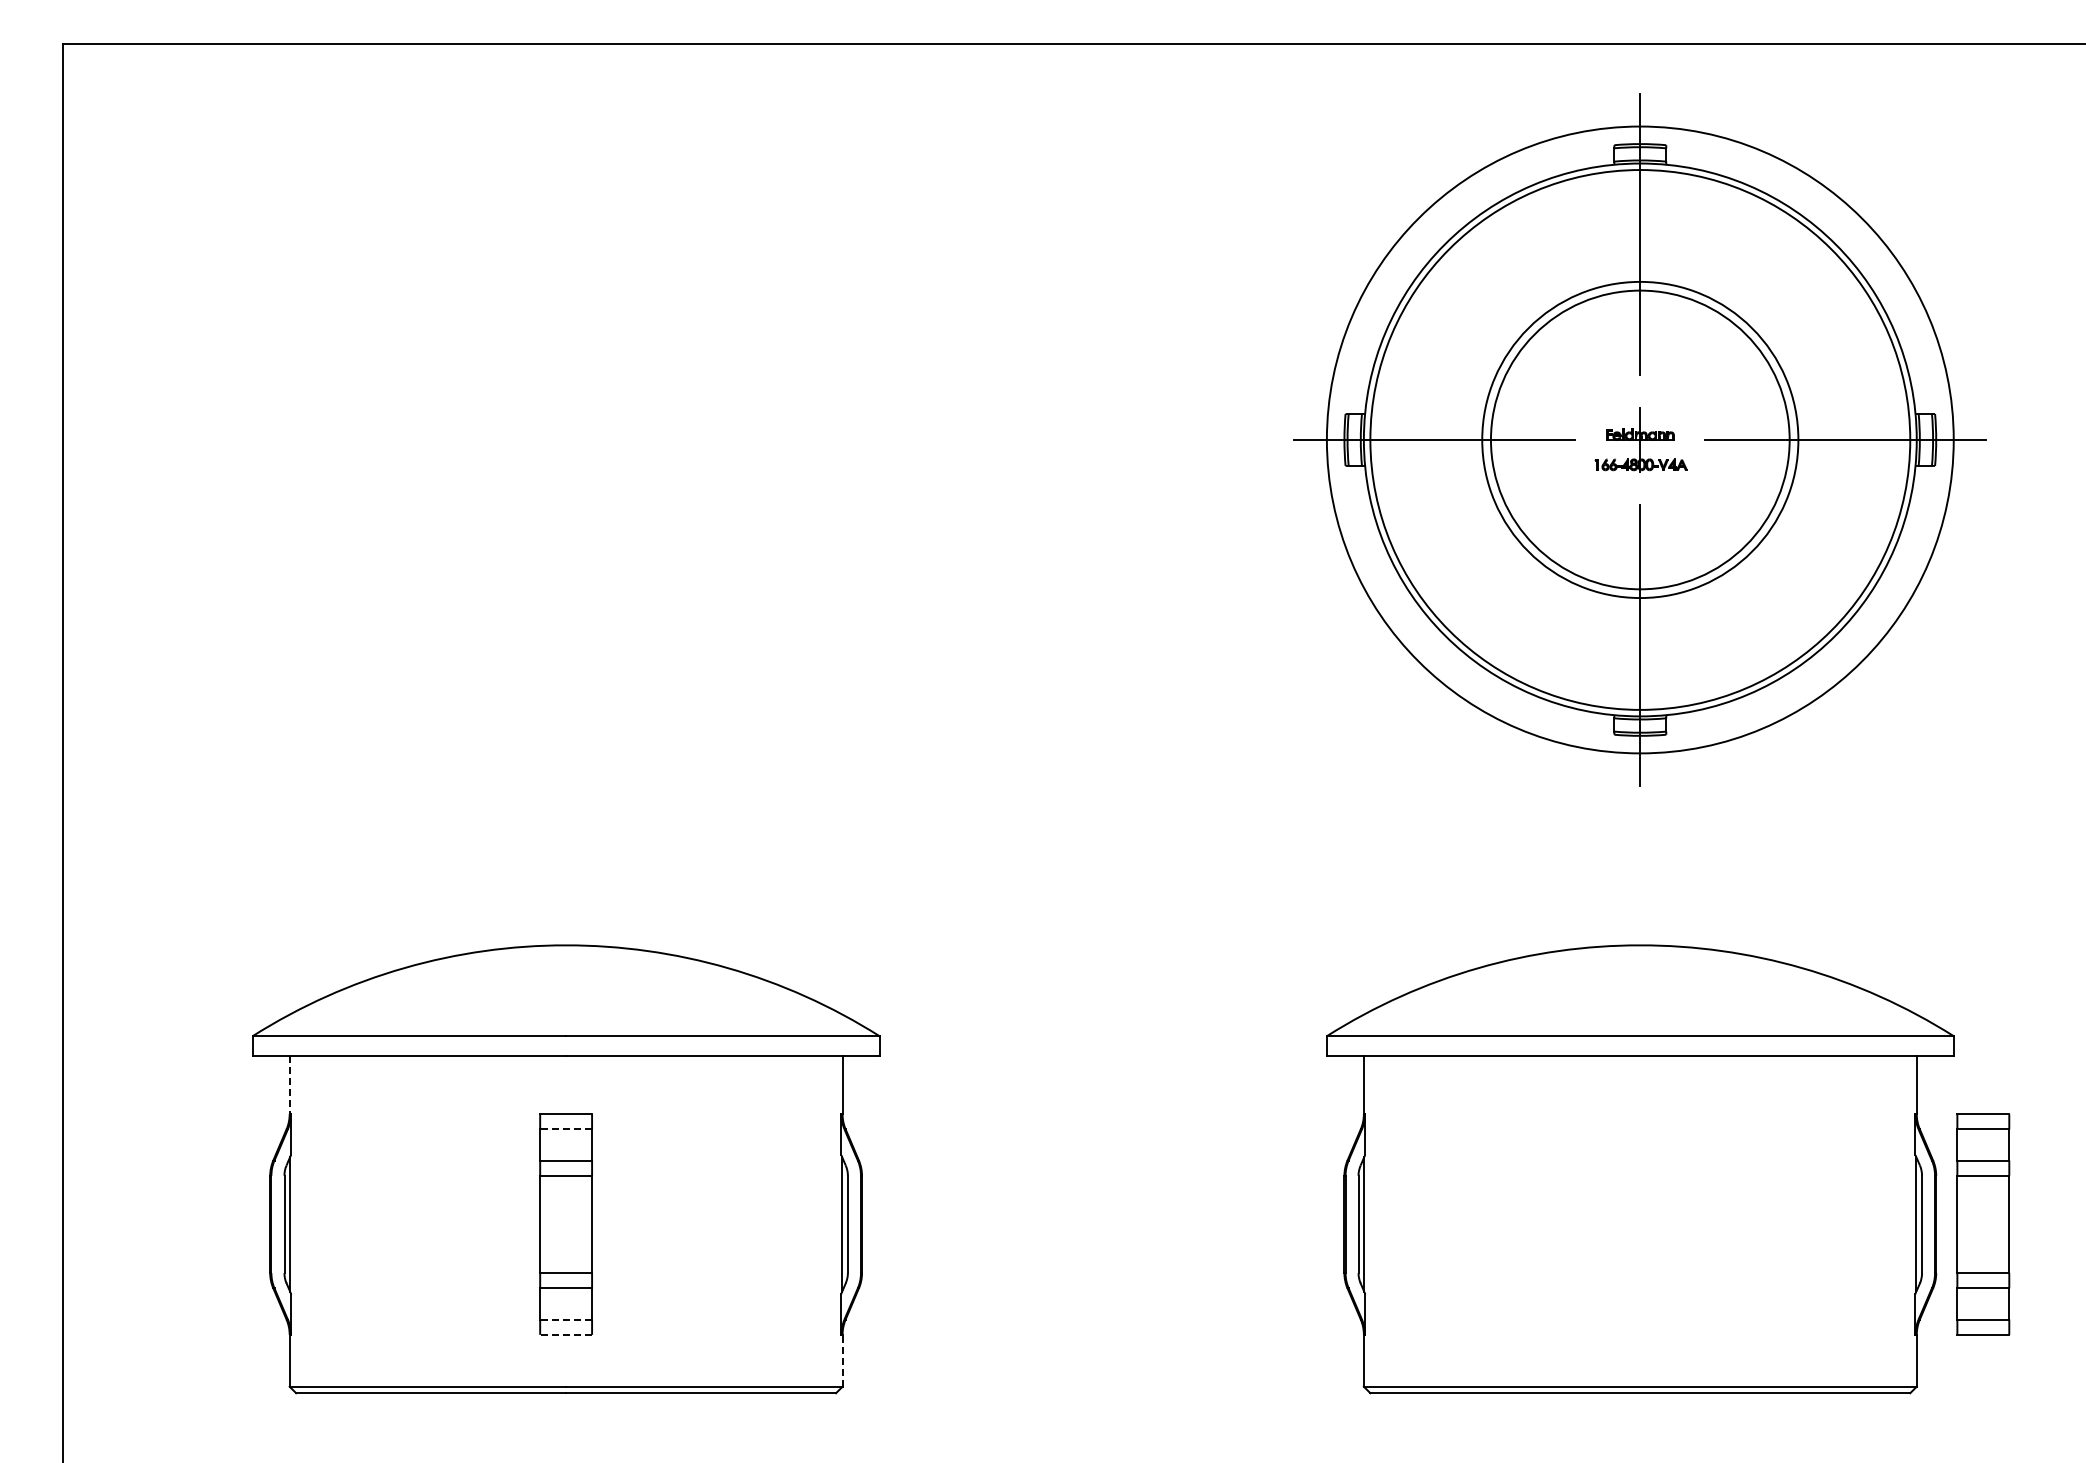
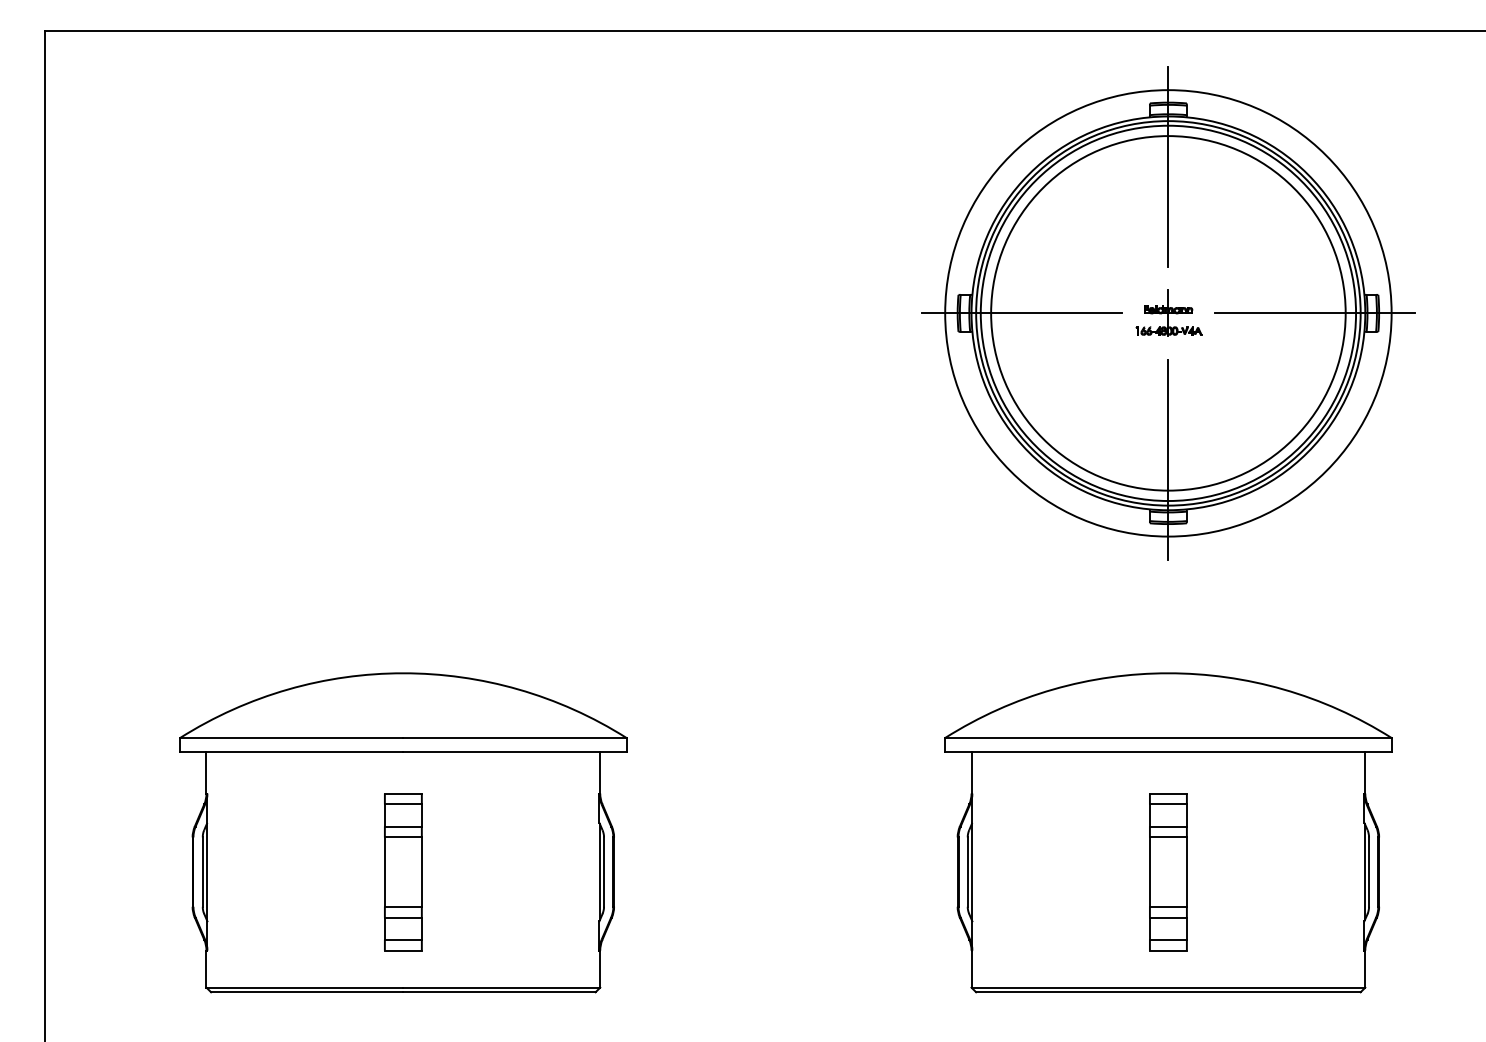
circle: (1639, 439) -> (1167, 313), size x1.67
circle: (1640, 439) -> (1168, 313), size x1.67
line: (289, 1085) -> (206, 773), dashed -> solid
line: (566, 1129) -> (403, 804), dashed -> solid
part: (1983, 1224) -> (1168, 872), moved
line: (566, 1319) -> (403, 939), dashed -> solid
line: (566, 1334) -> (403, 950), dashed -> solid
line: (842, 1360) -> (600, 968), dashed -> solid

